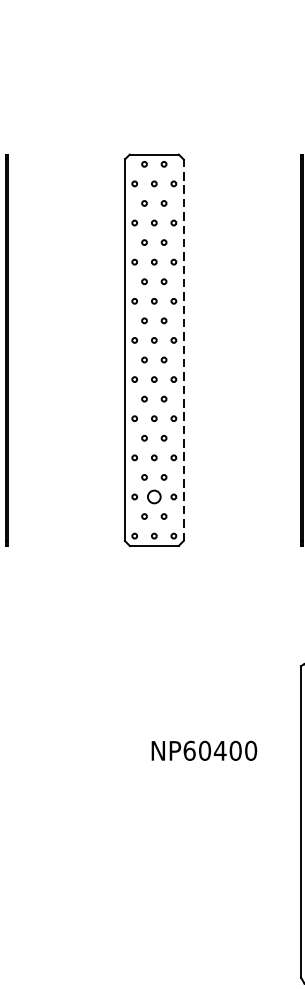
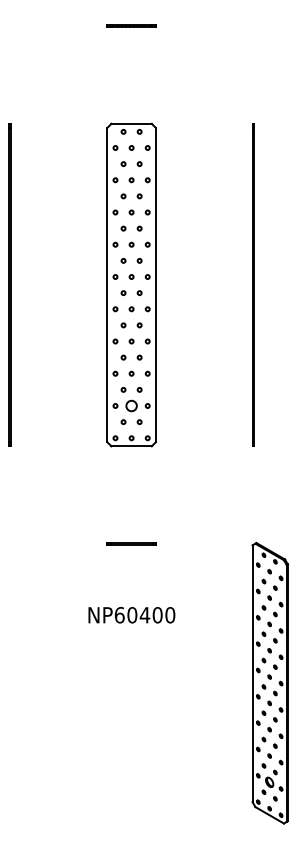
line: (154, 35) -> (131, 25), added
line: (183, 349) -> (155, 284), dashed -> solid
line: (154, 663) -> (131, 543), added
text: (203, 751) -> (131, 615), moved

